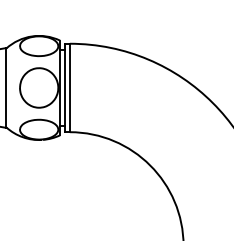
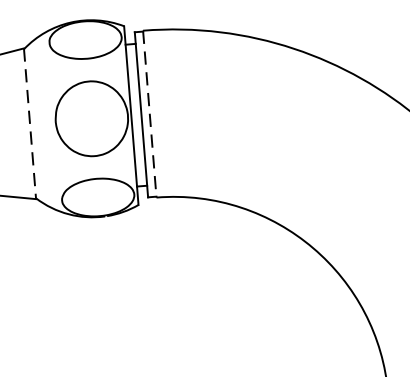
line: (6, 87) -> (30, 122), solid -> dashed
line: (69, 88) -> (149, 115), solid -> dashed

